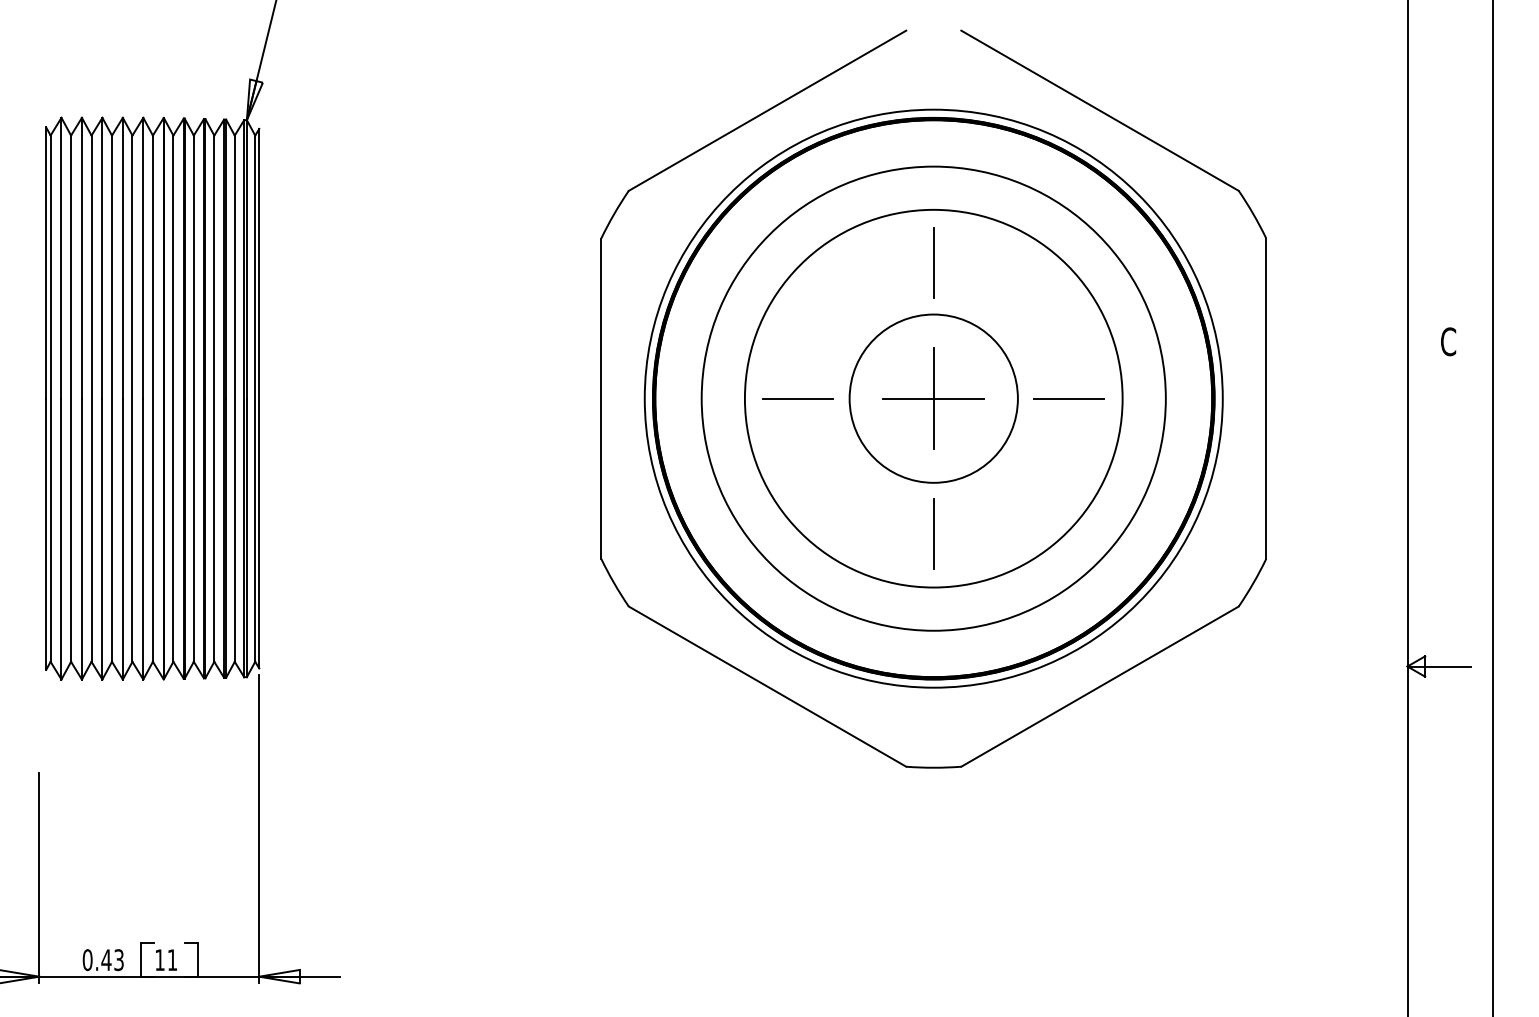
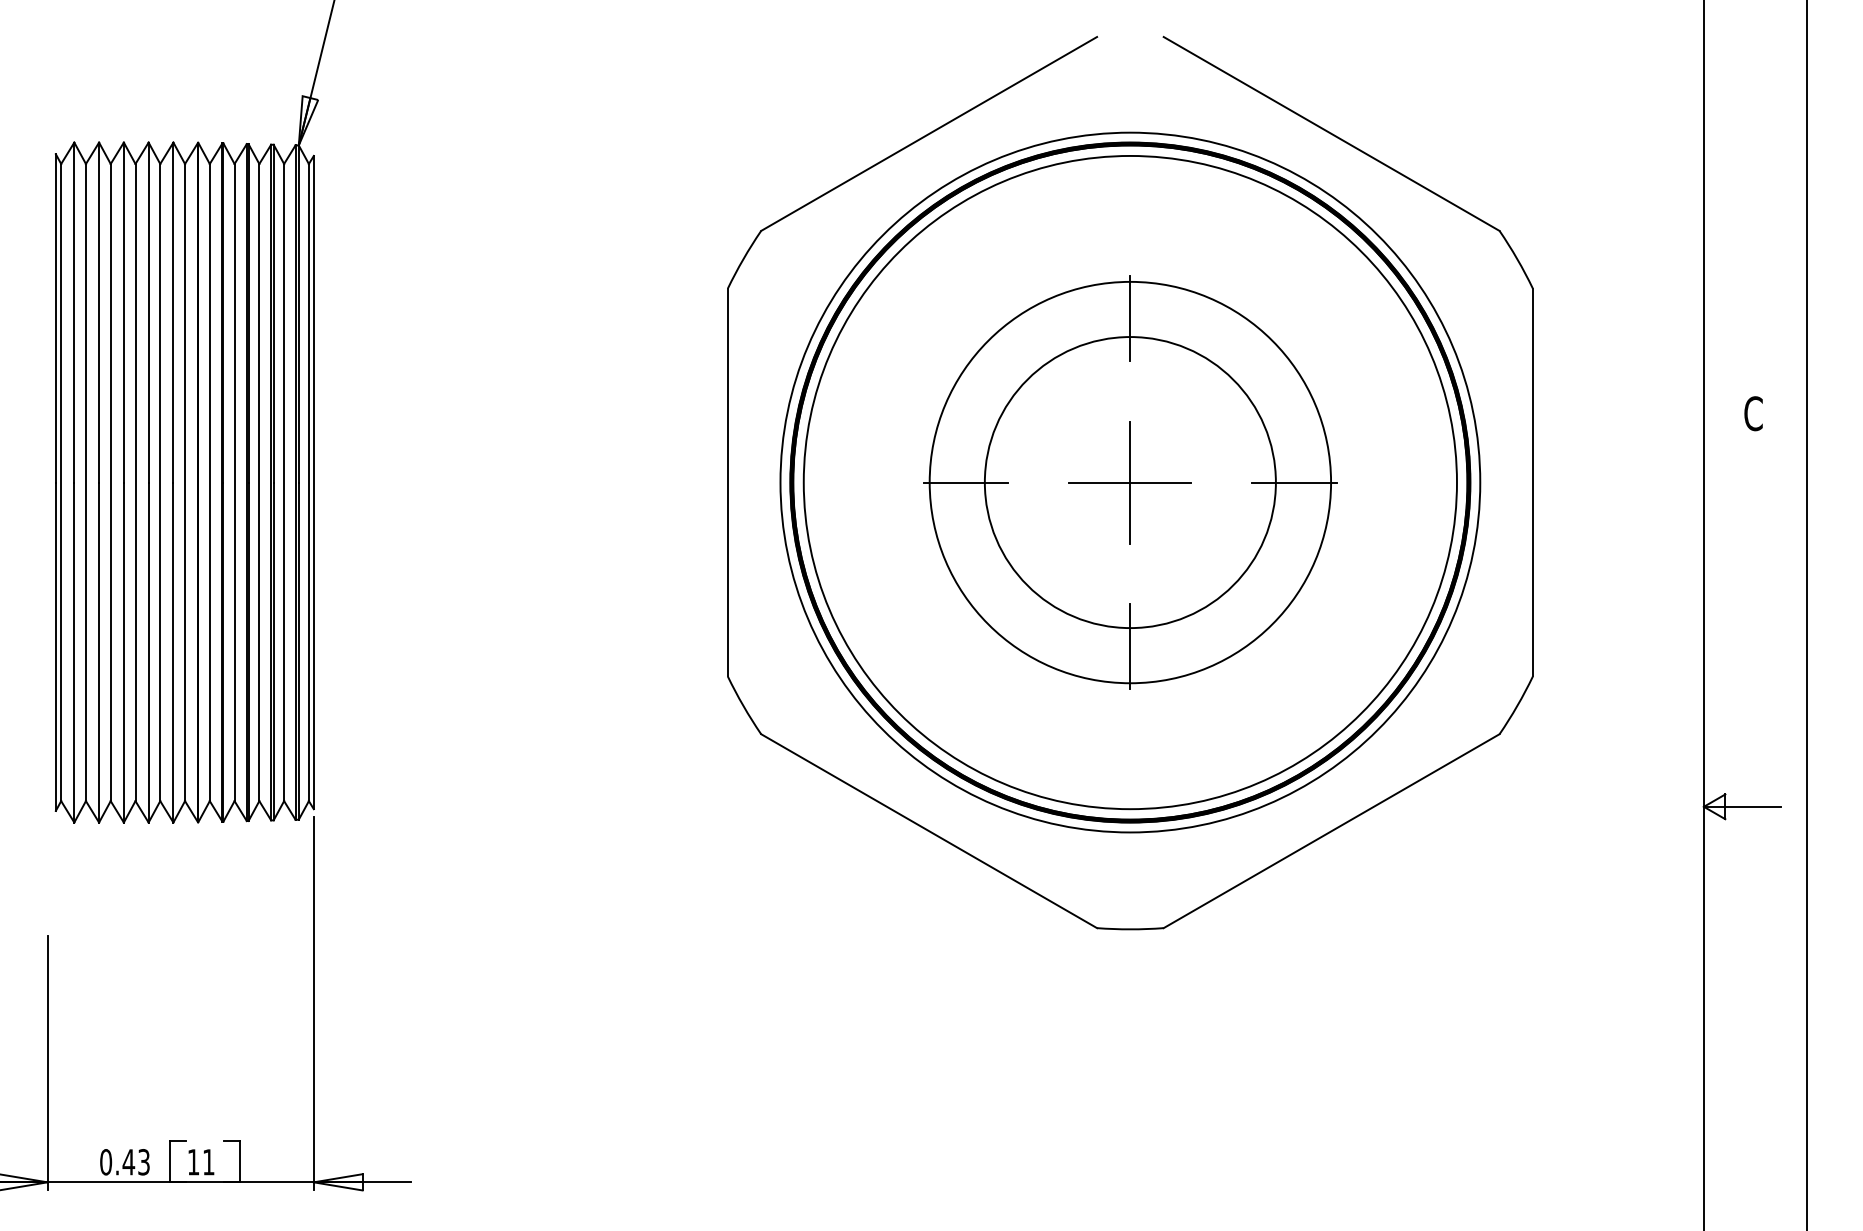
circle: (933, 398) -> (1129, 482), size x1.43
circle: (933, 398) -> (1129, 482), size x1.43
circle: (933, 398) -> (1130, 482), size x0.71

